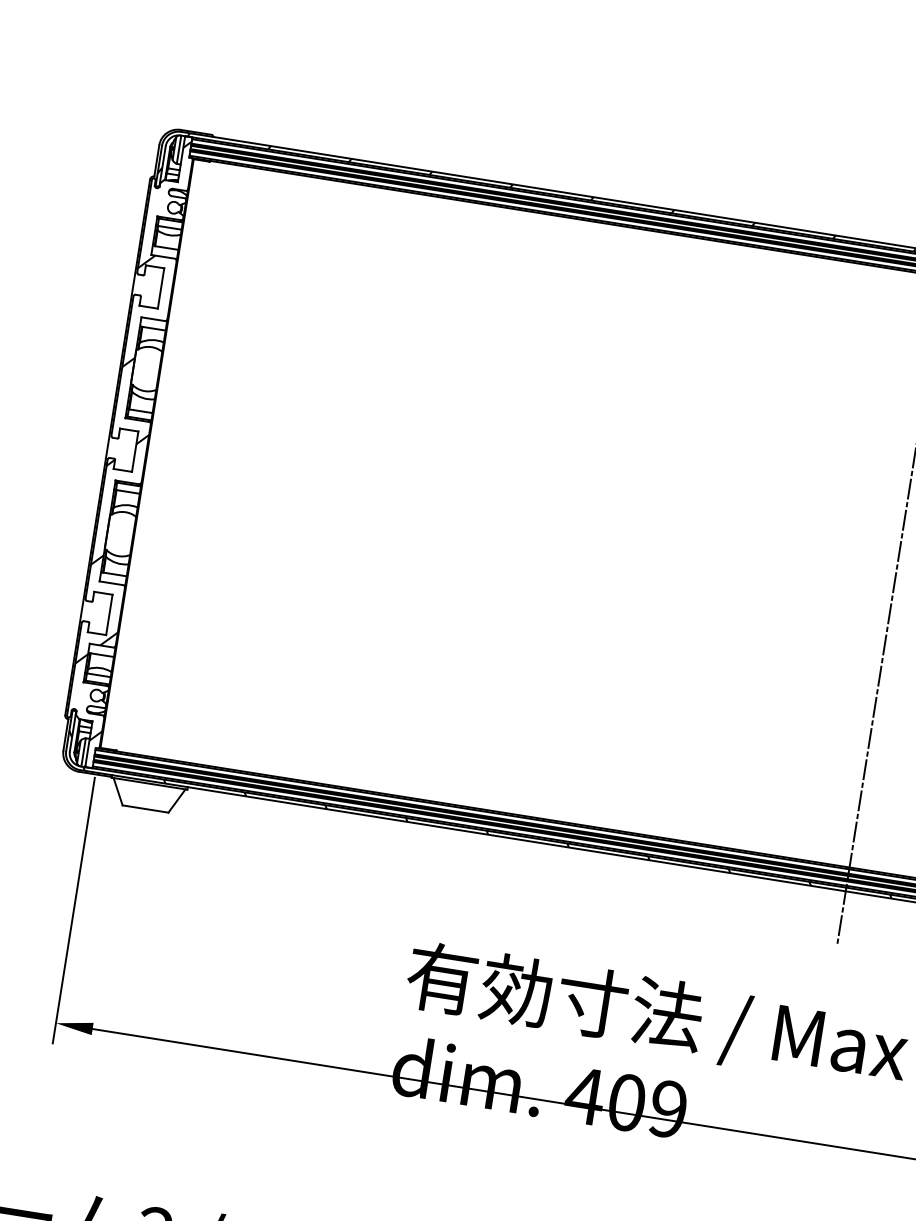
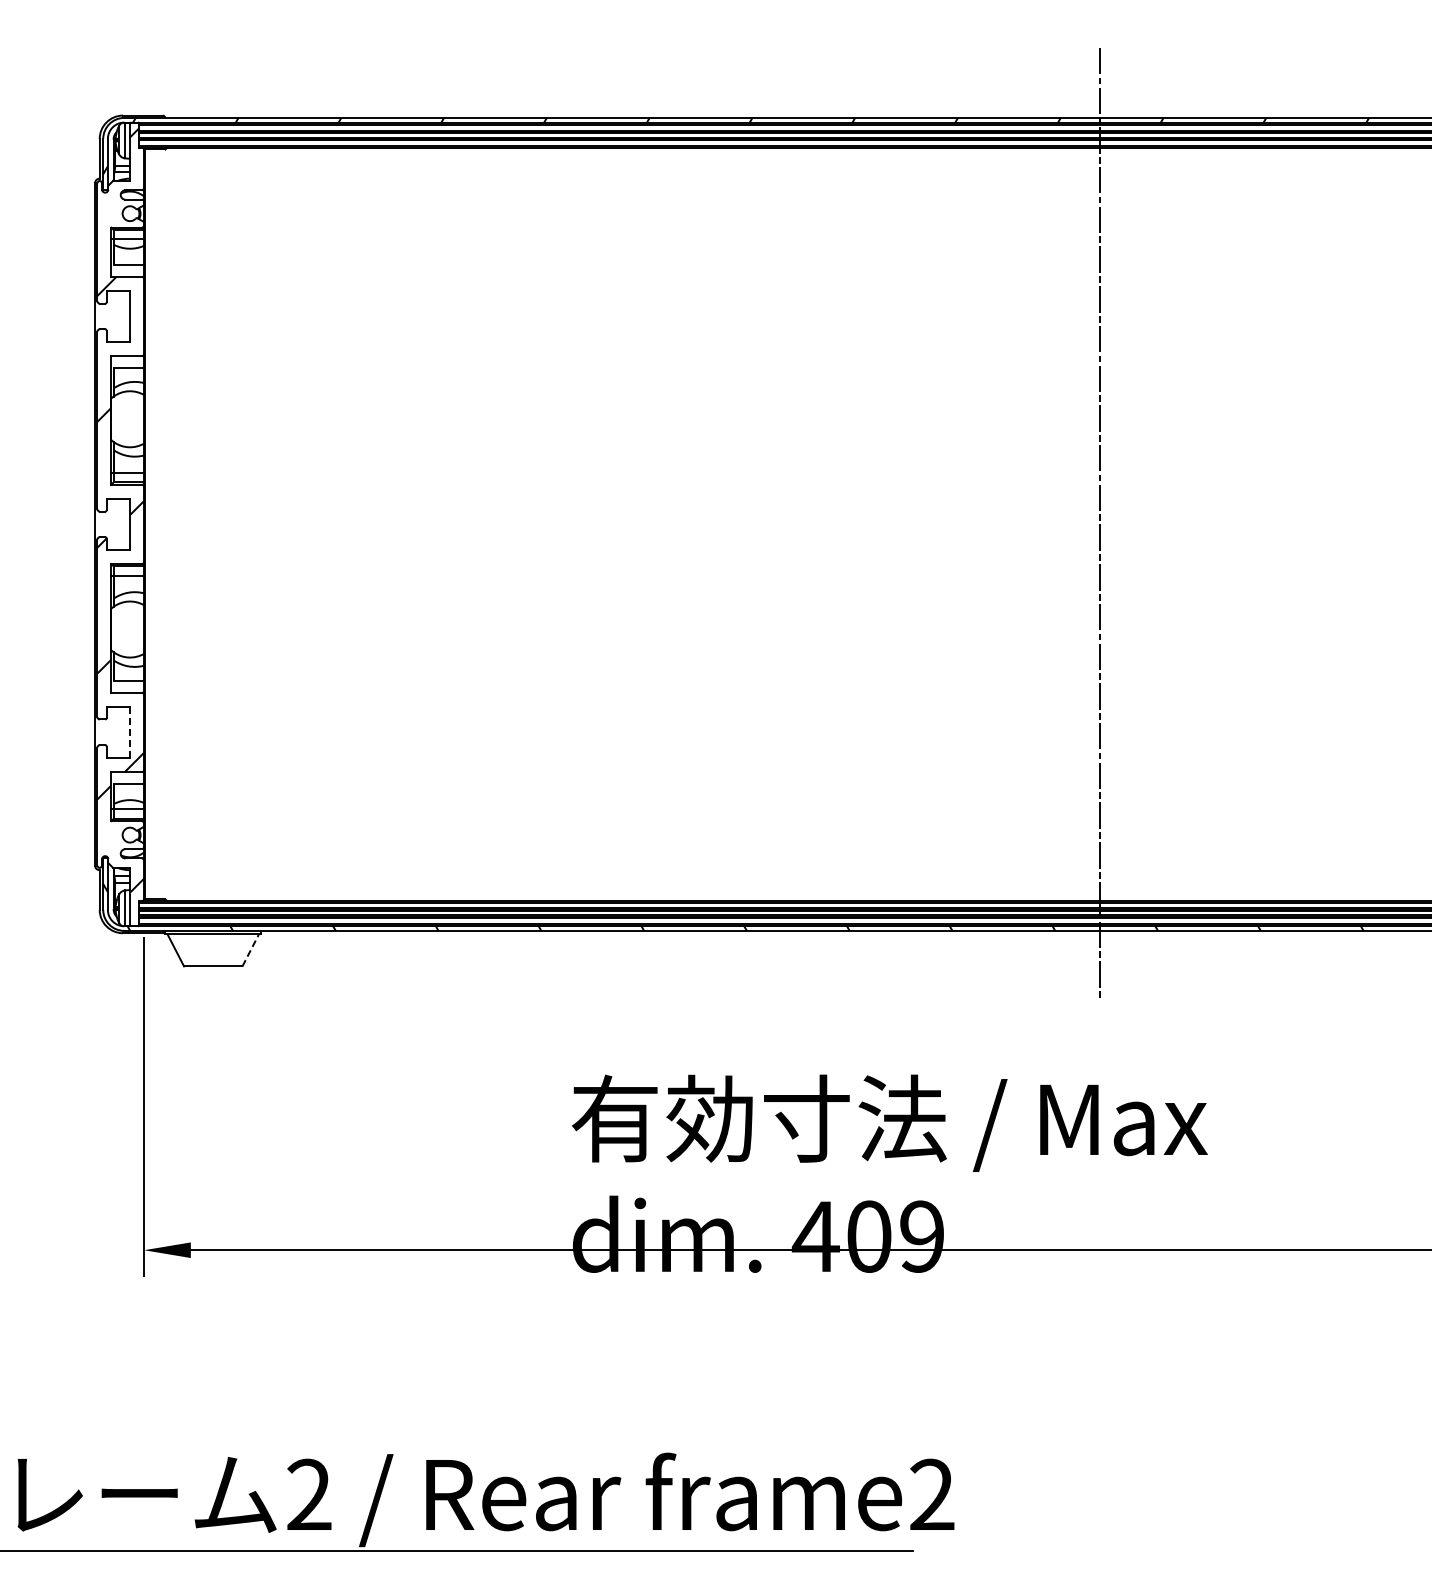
line: (109, 615) -> (130, 732), solid -> dashed
line: (176, 800) -> (250, 949), solid -> dashed

